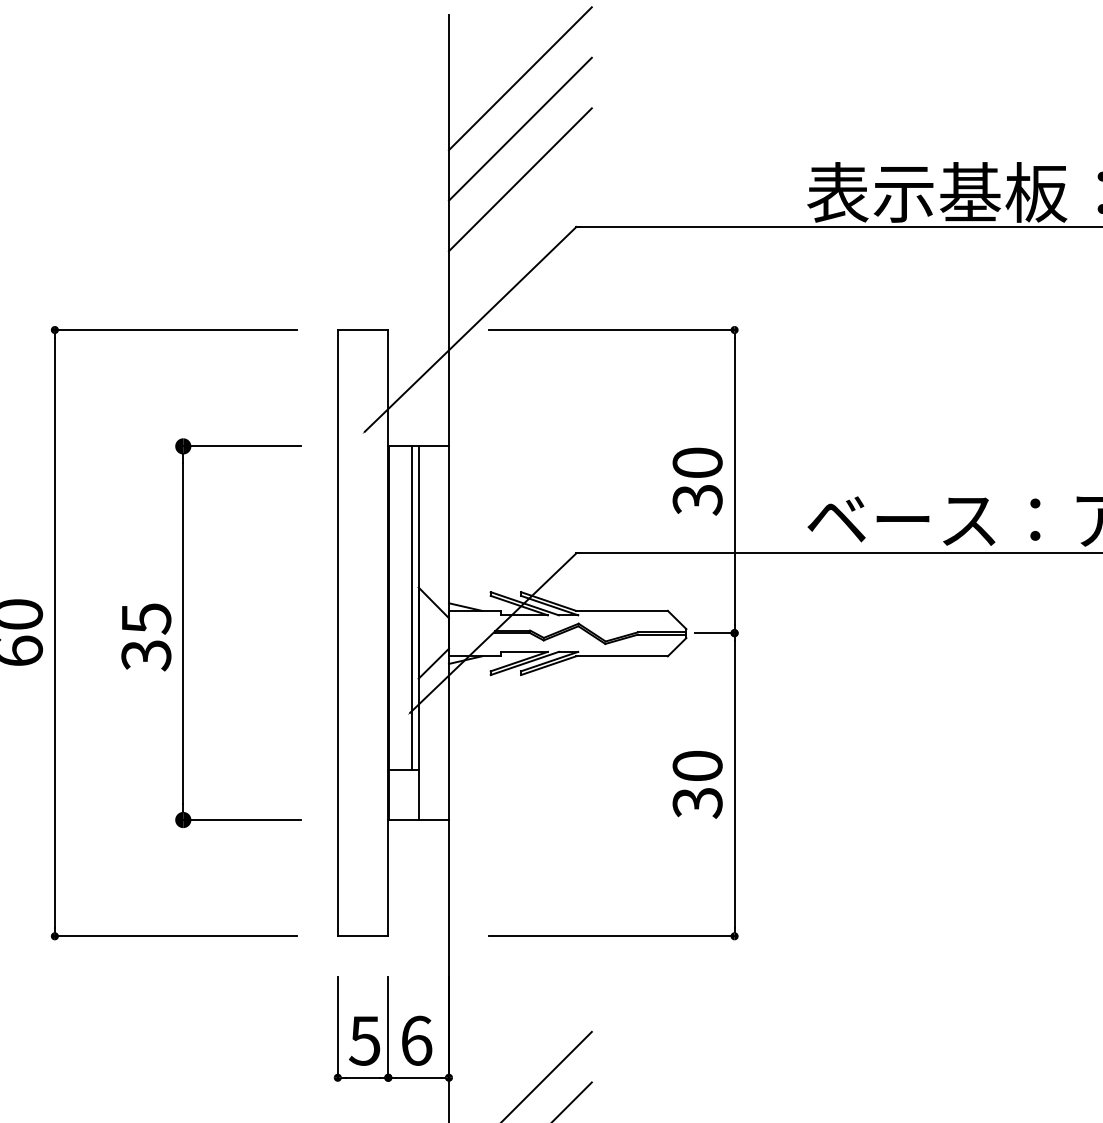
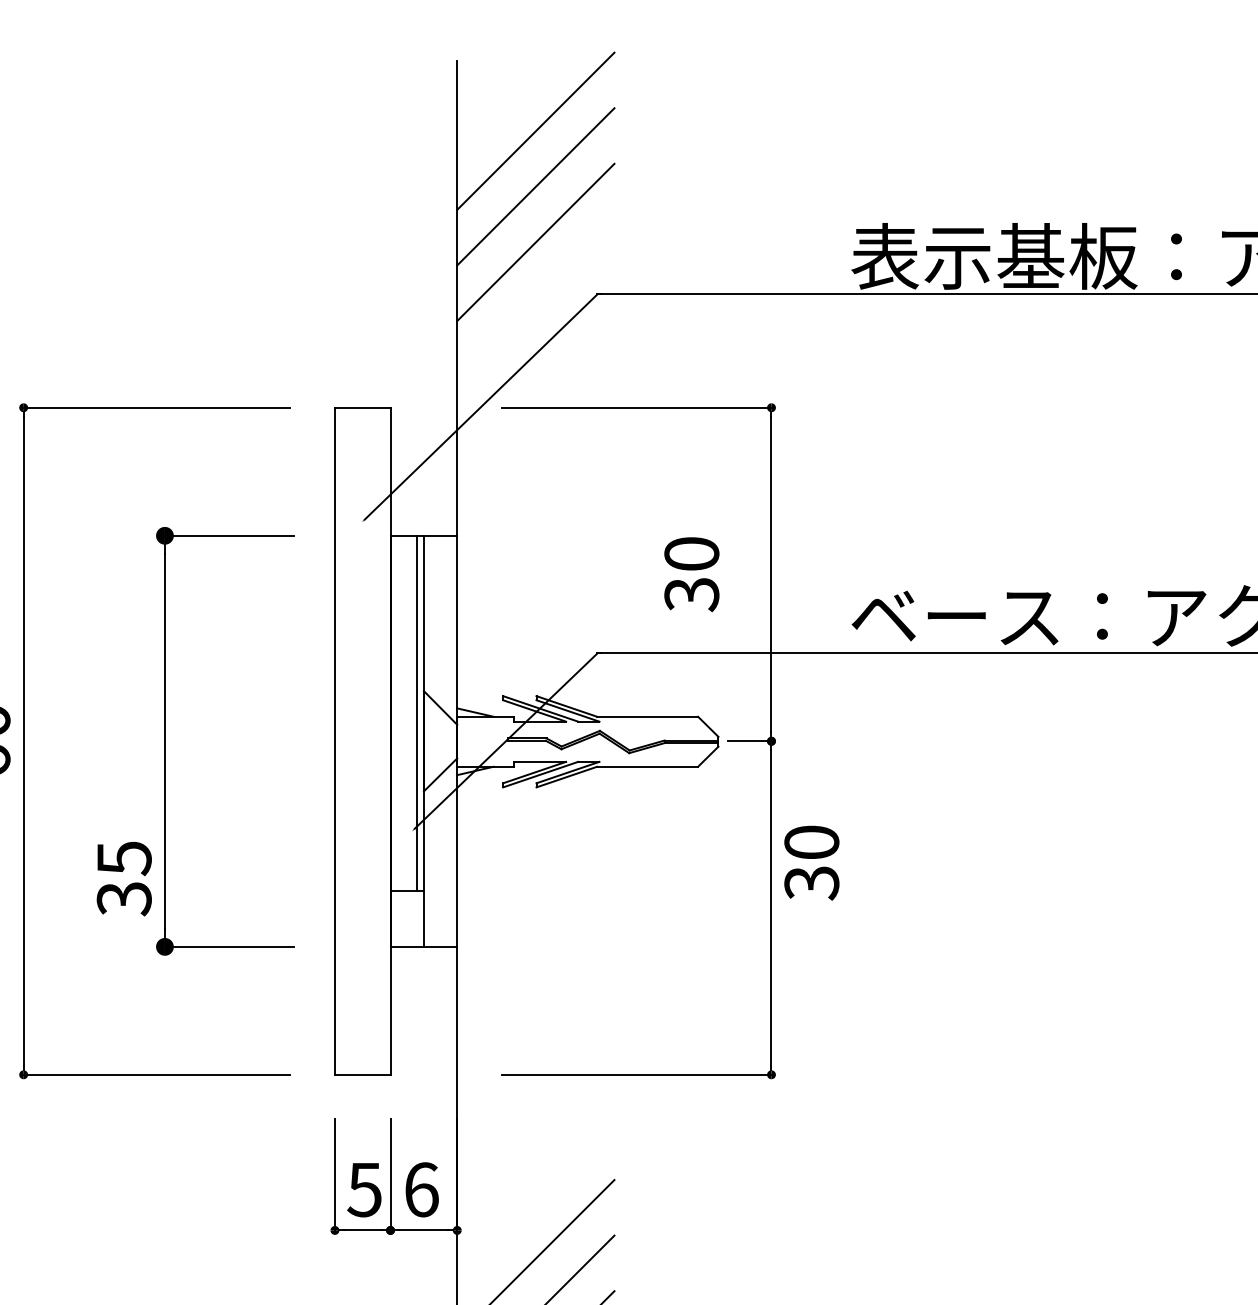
text: (697, 481) -> (691, 574), moved
text: (145, 636) -> (123, 878), moved
text: (697, 784) -> (811, 862), moved

